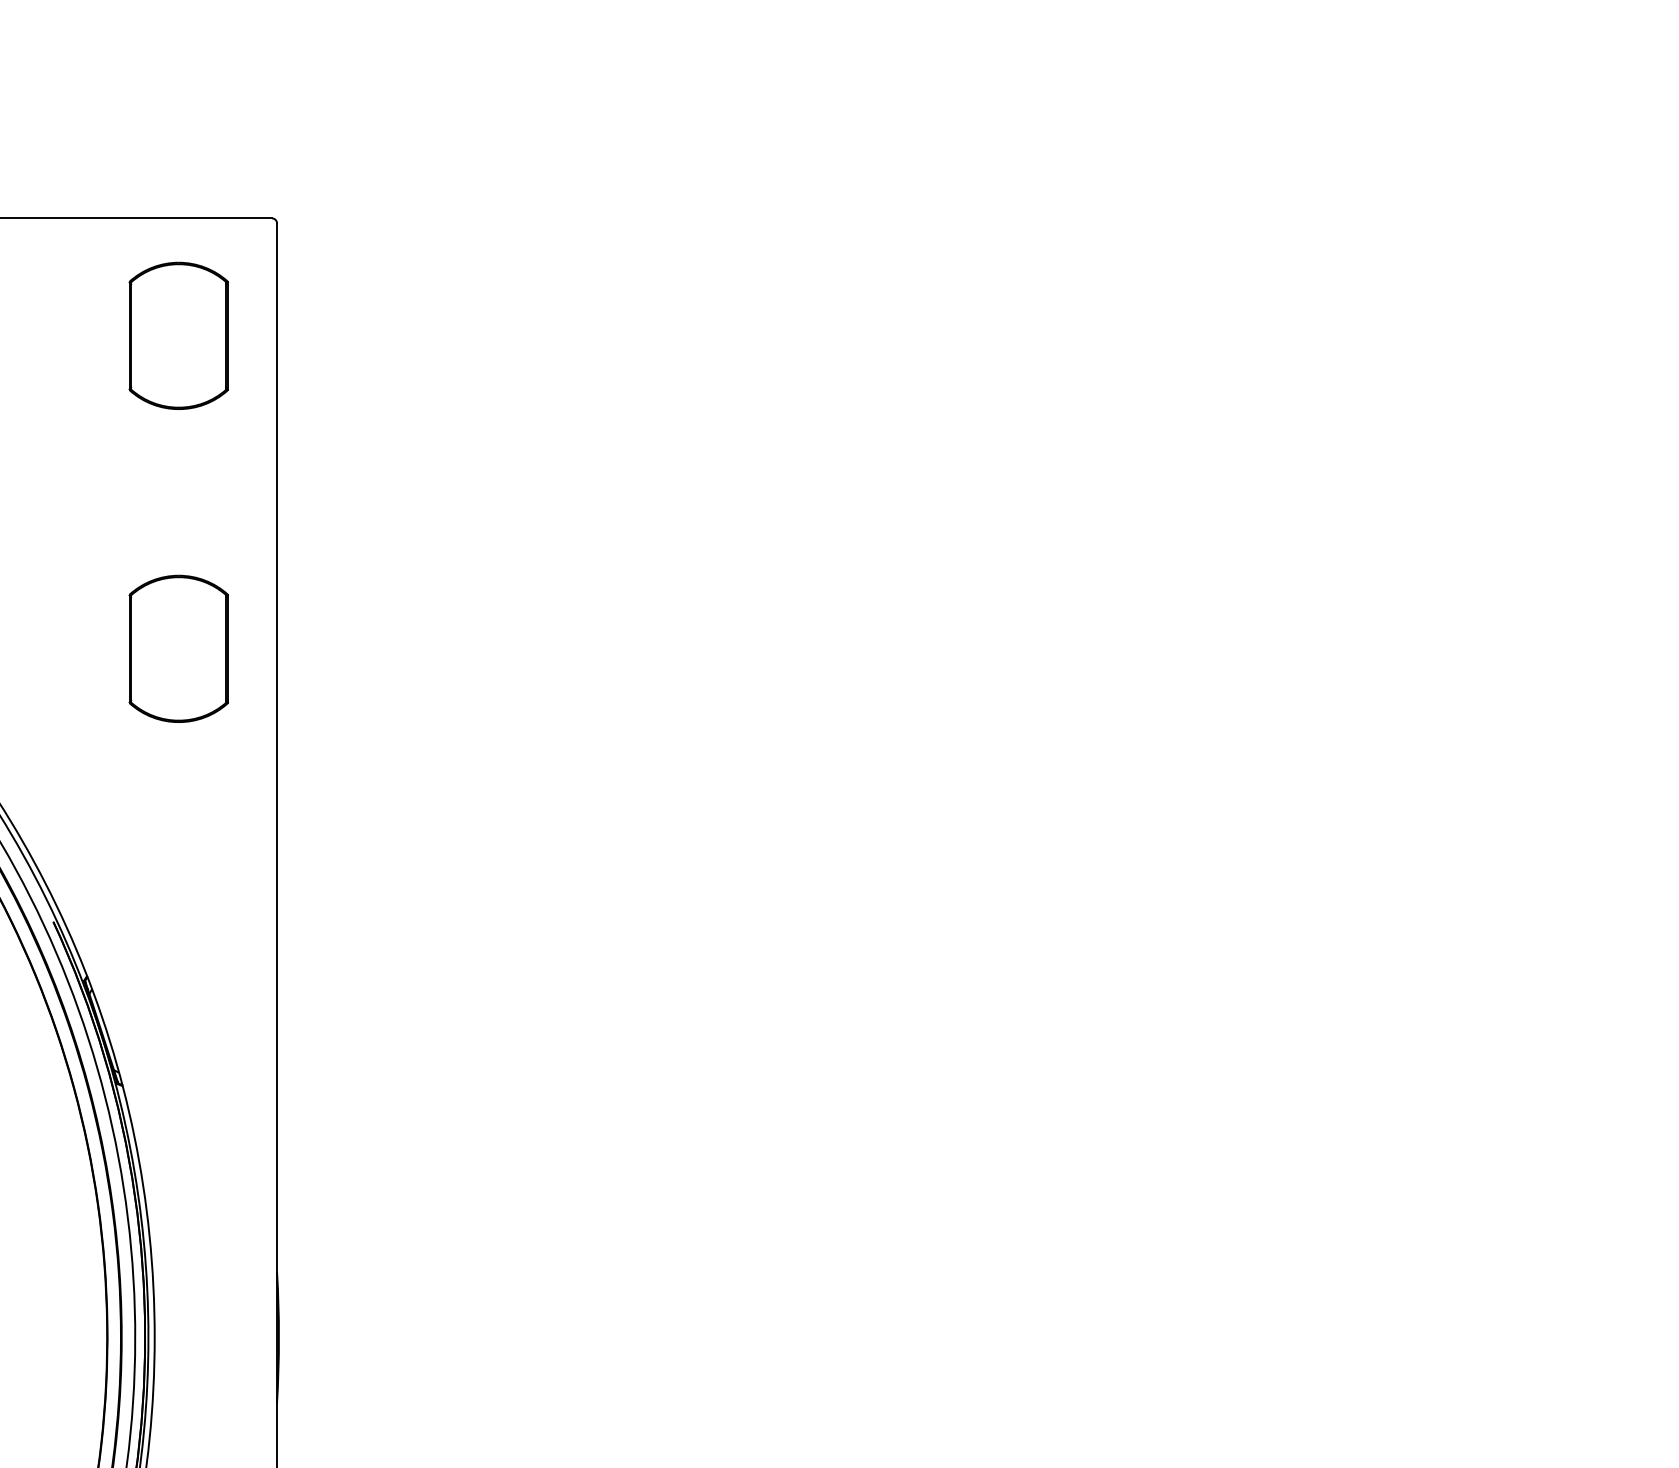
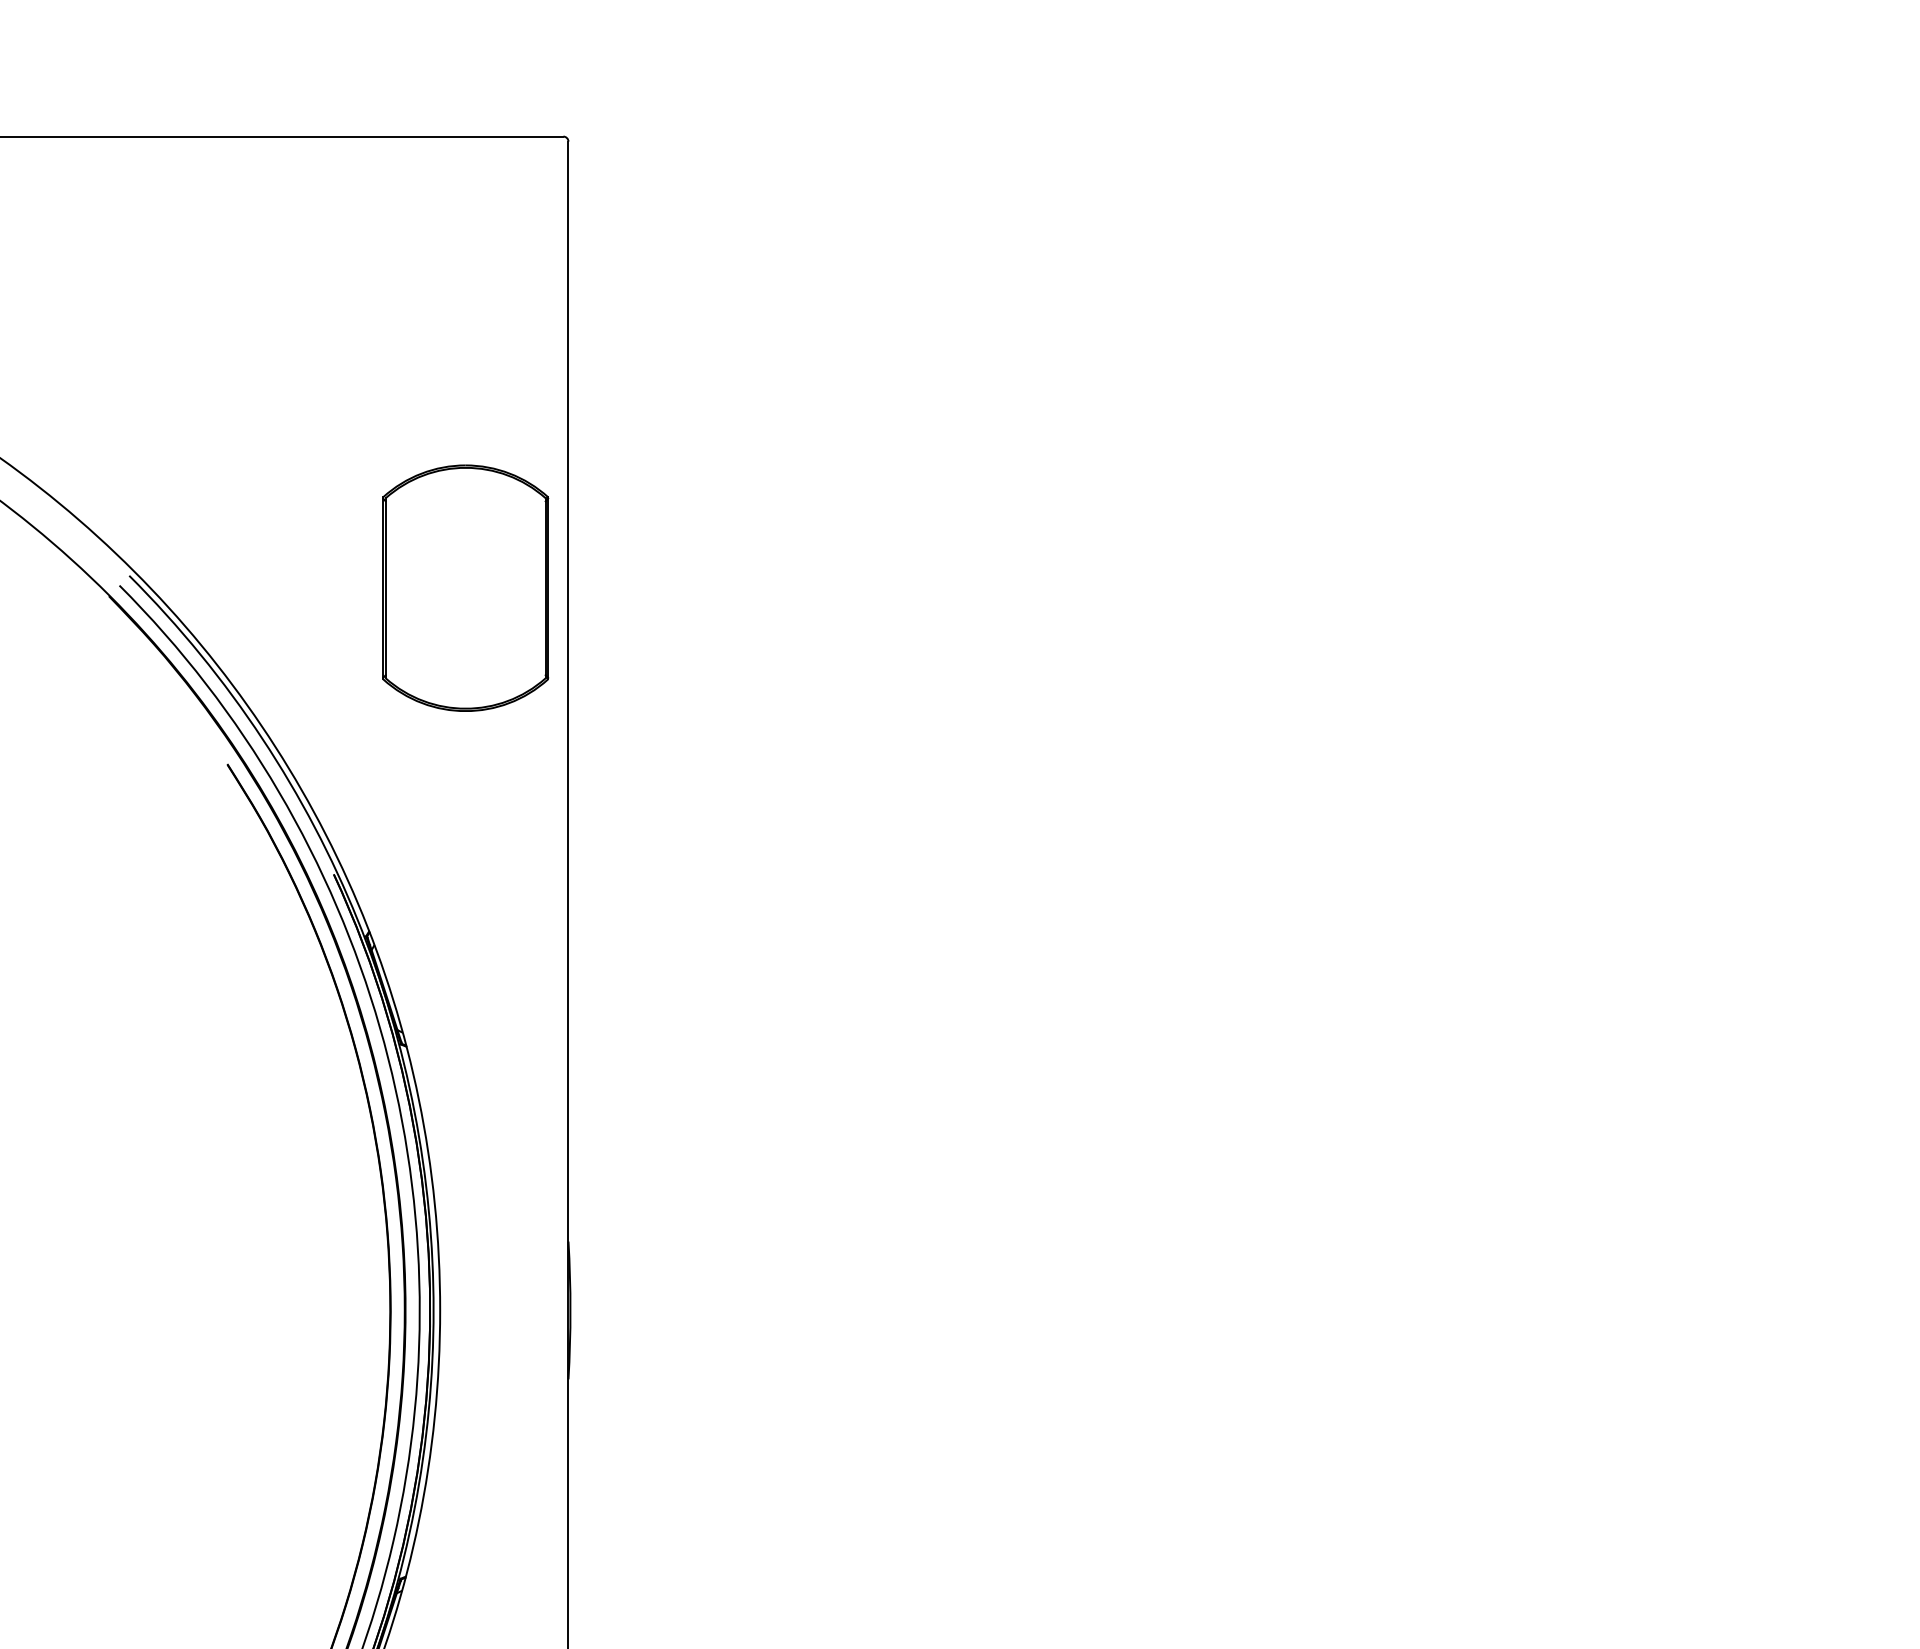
part: (177, 335) -> (464, 259), removed
part: (177, 648) -> (464, 587), size x1.6

